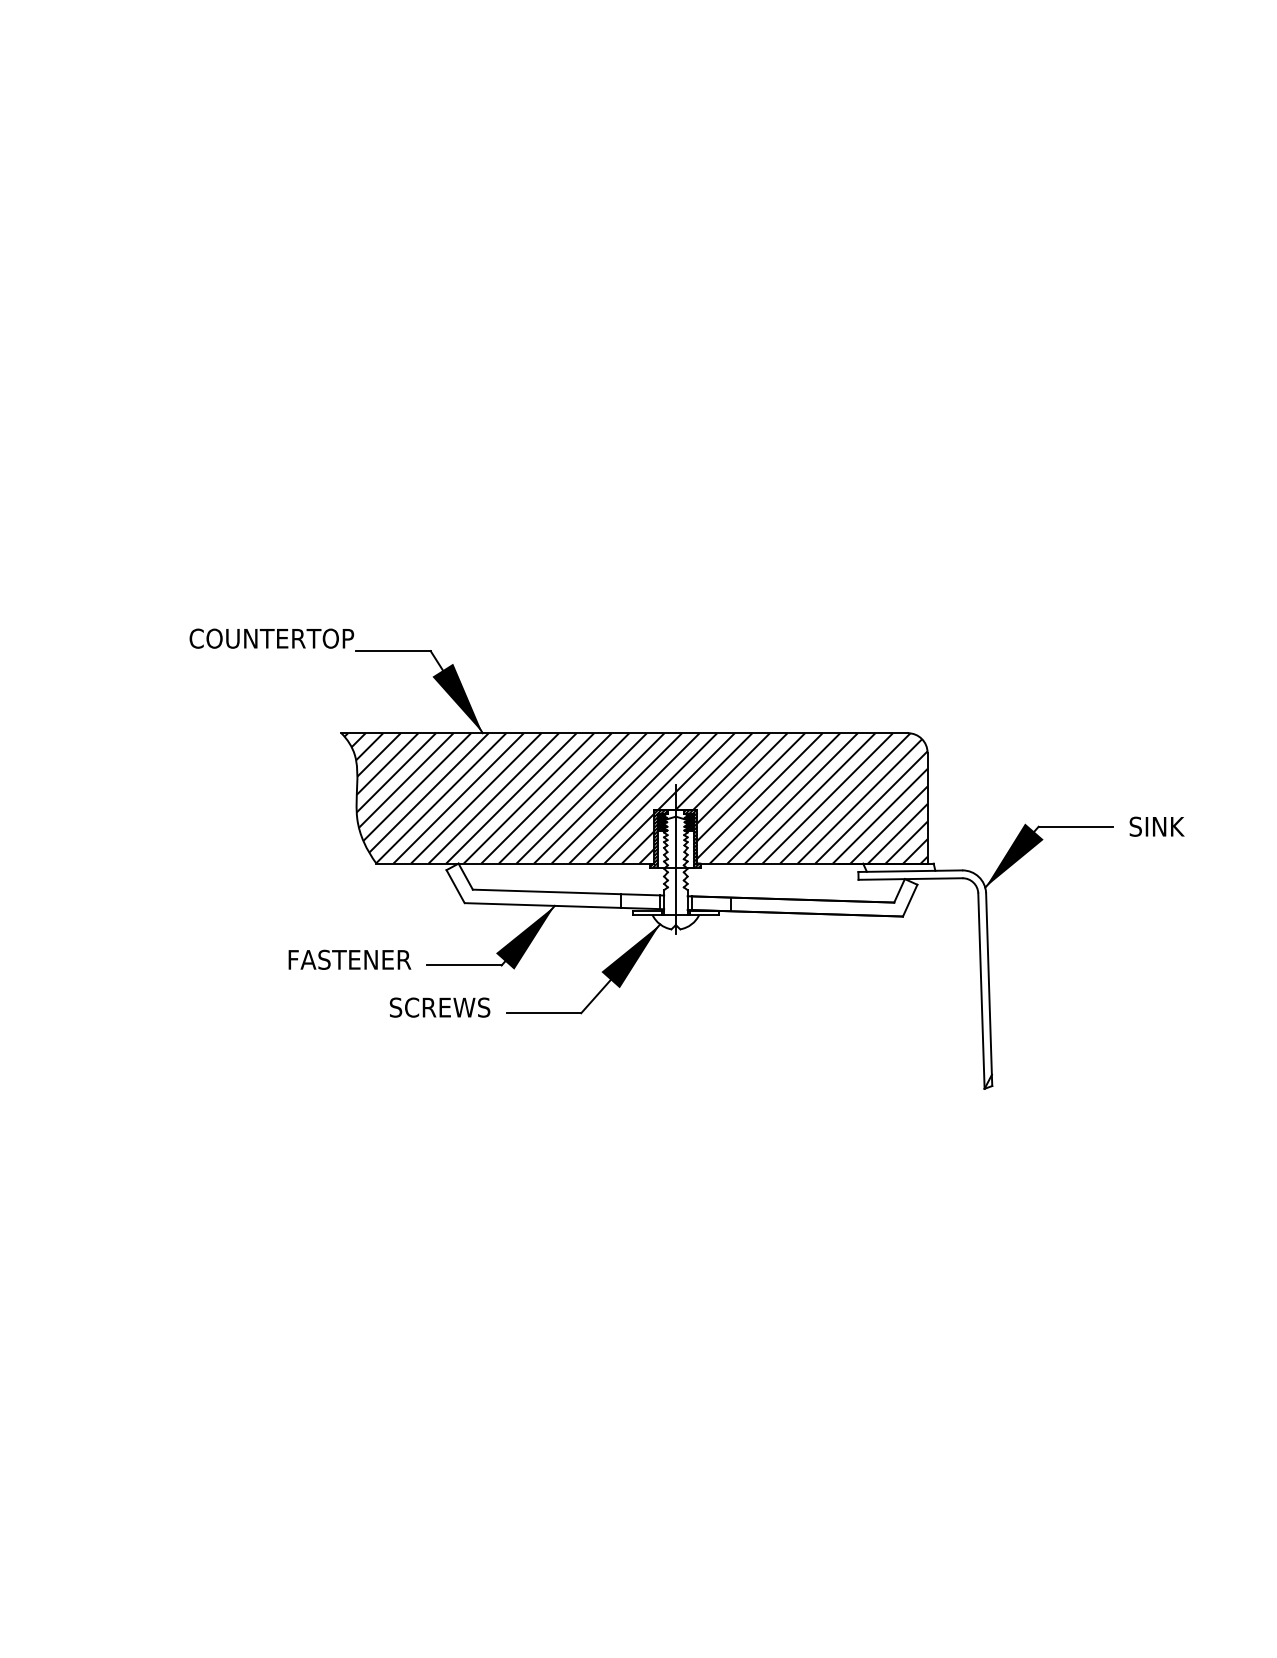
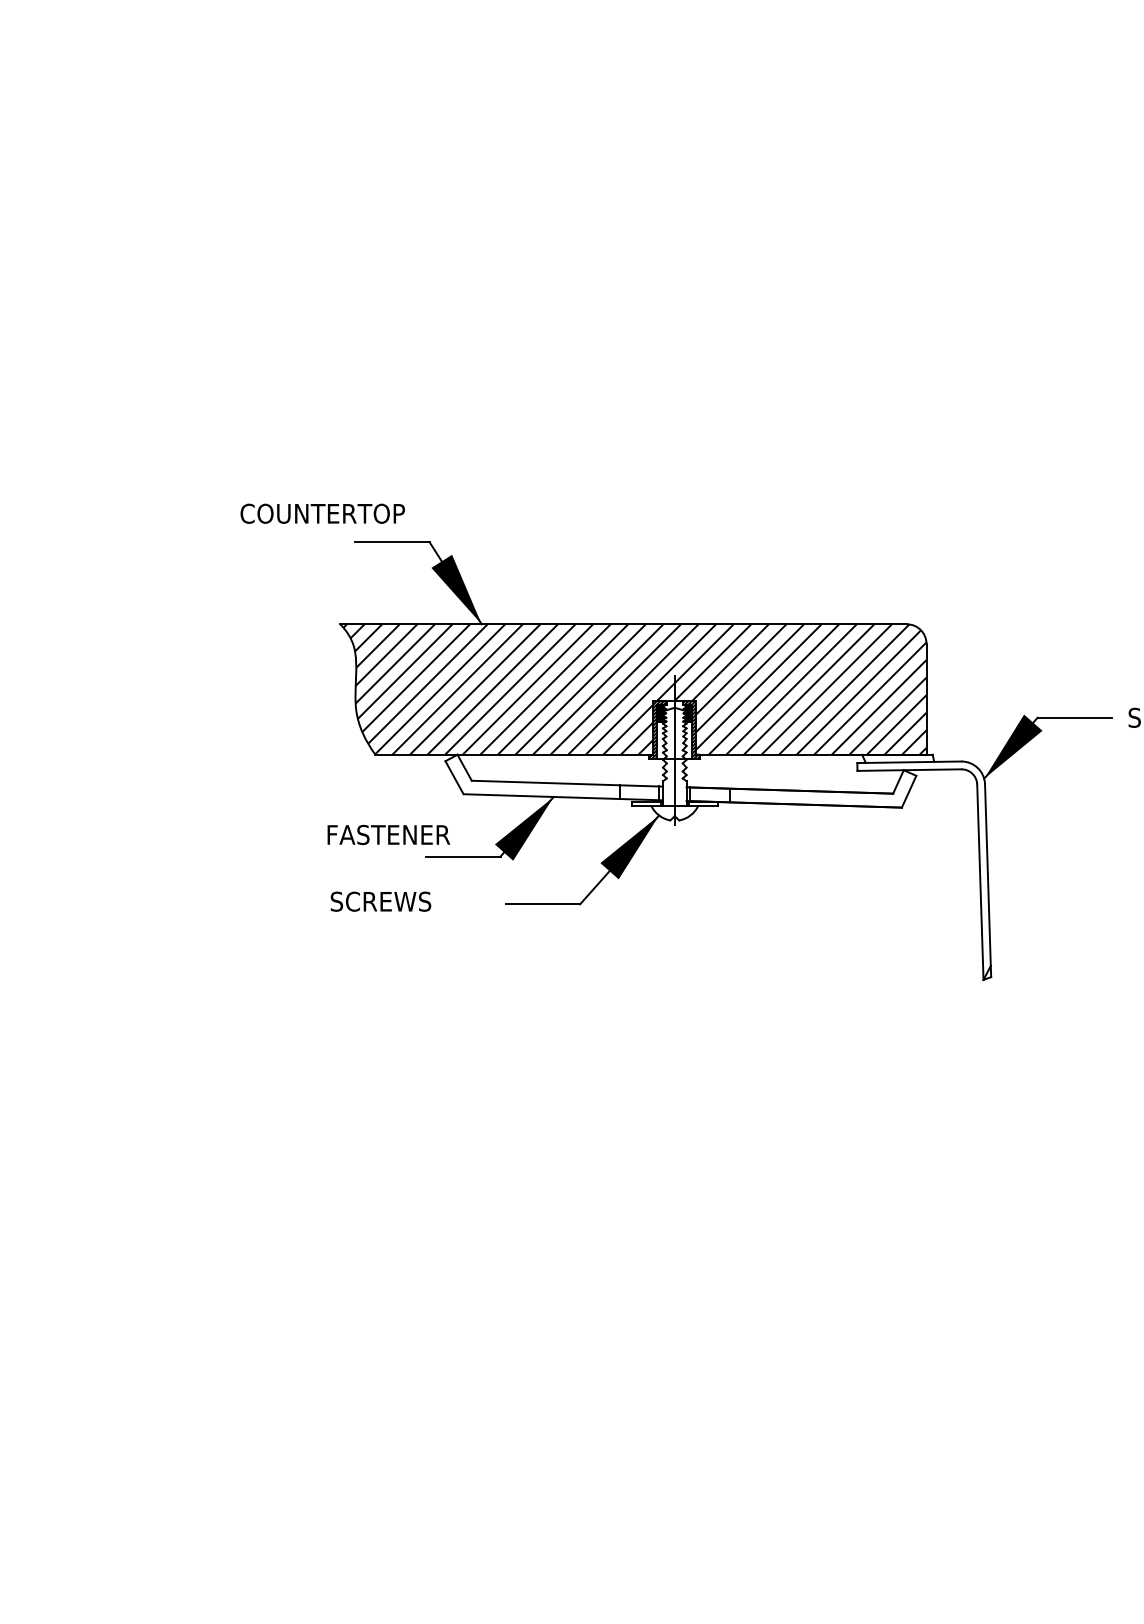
text: (271, 638) -> (322, 513), moved
text: (349, 959) -> (388, 834), moved
text: (440, 1007) -> (381, 901), moved

